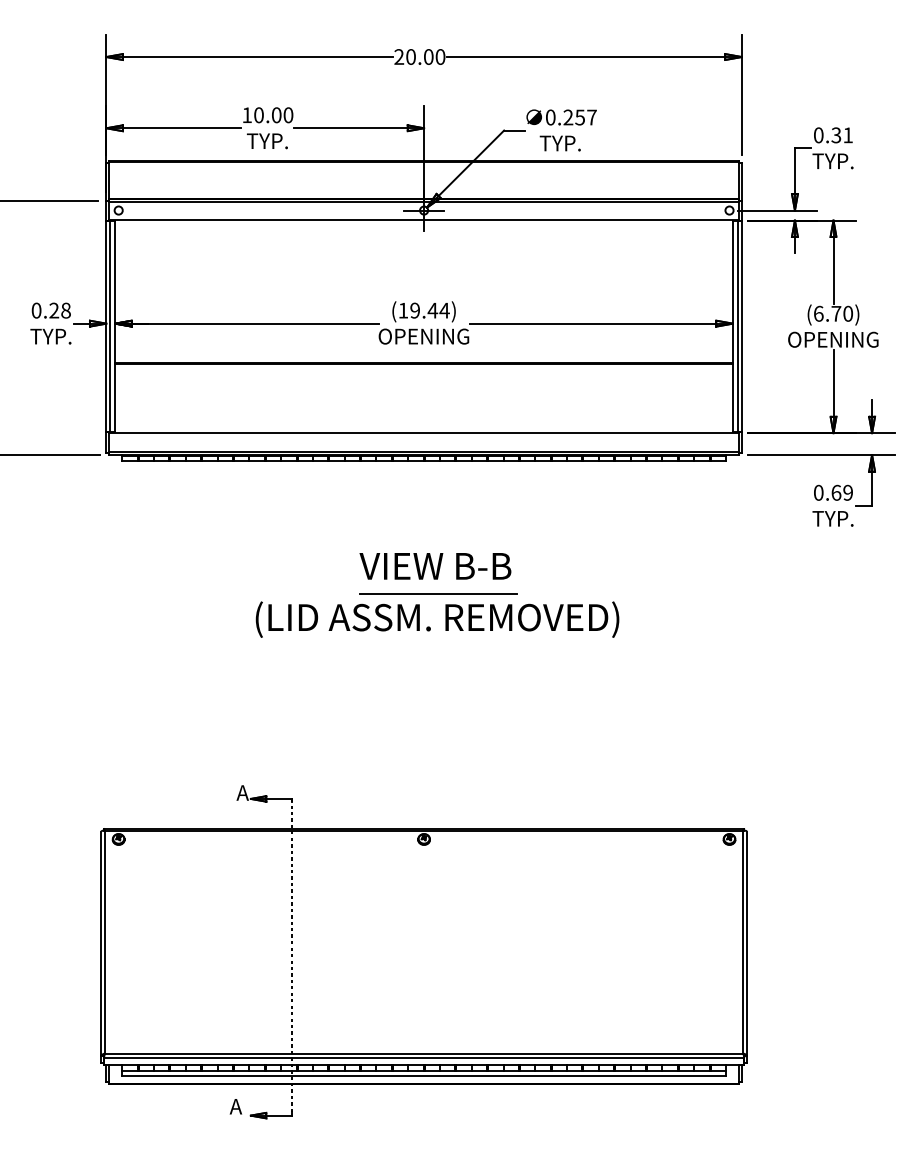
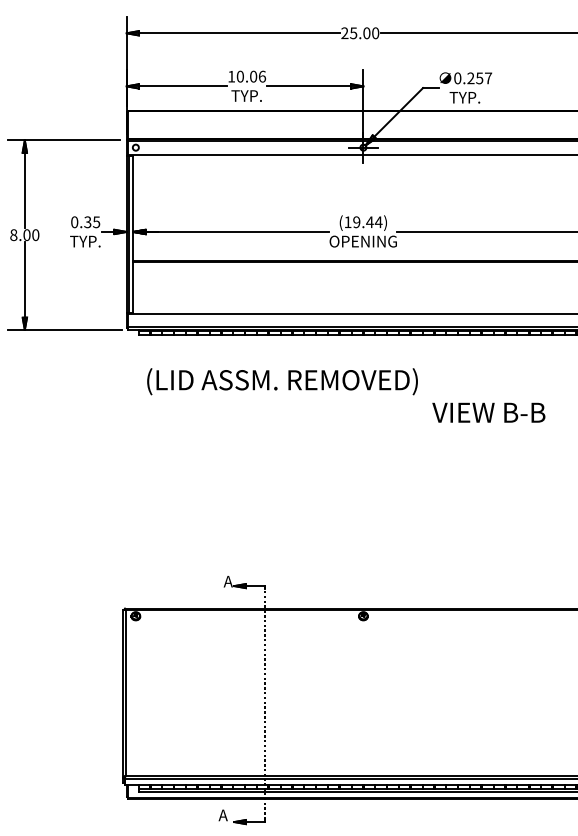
text: (410, 56) -> (353, 32), 20.00 -> 25.00
text: (288, 115) -> (262, 76), 10.00 -> 10.06
text: (59, 310) -> (91, 222), 0.28 -> 0.35
text: (435, 566) -> (488, 412), moved
line: (437, 594) -> (373, 433), removed
text: (437, 619) -> (282, 381), moved

